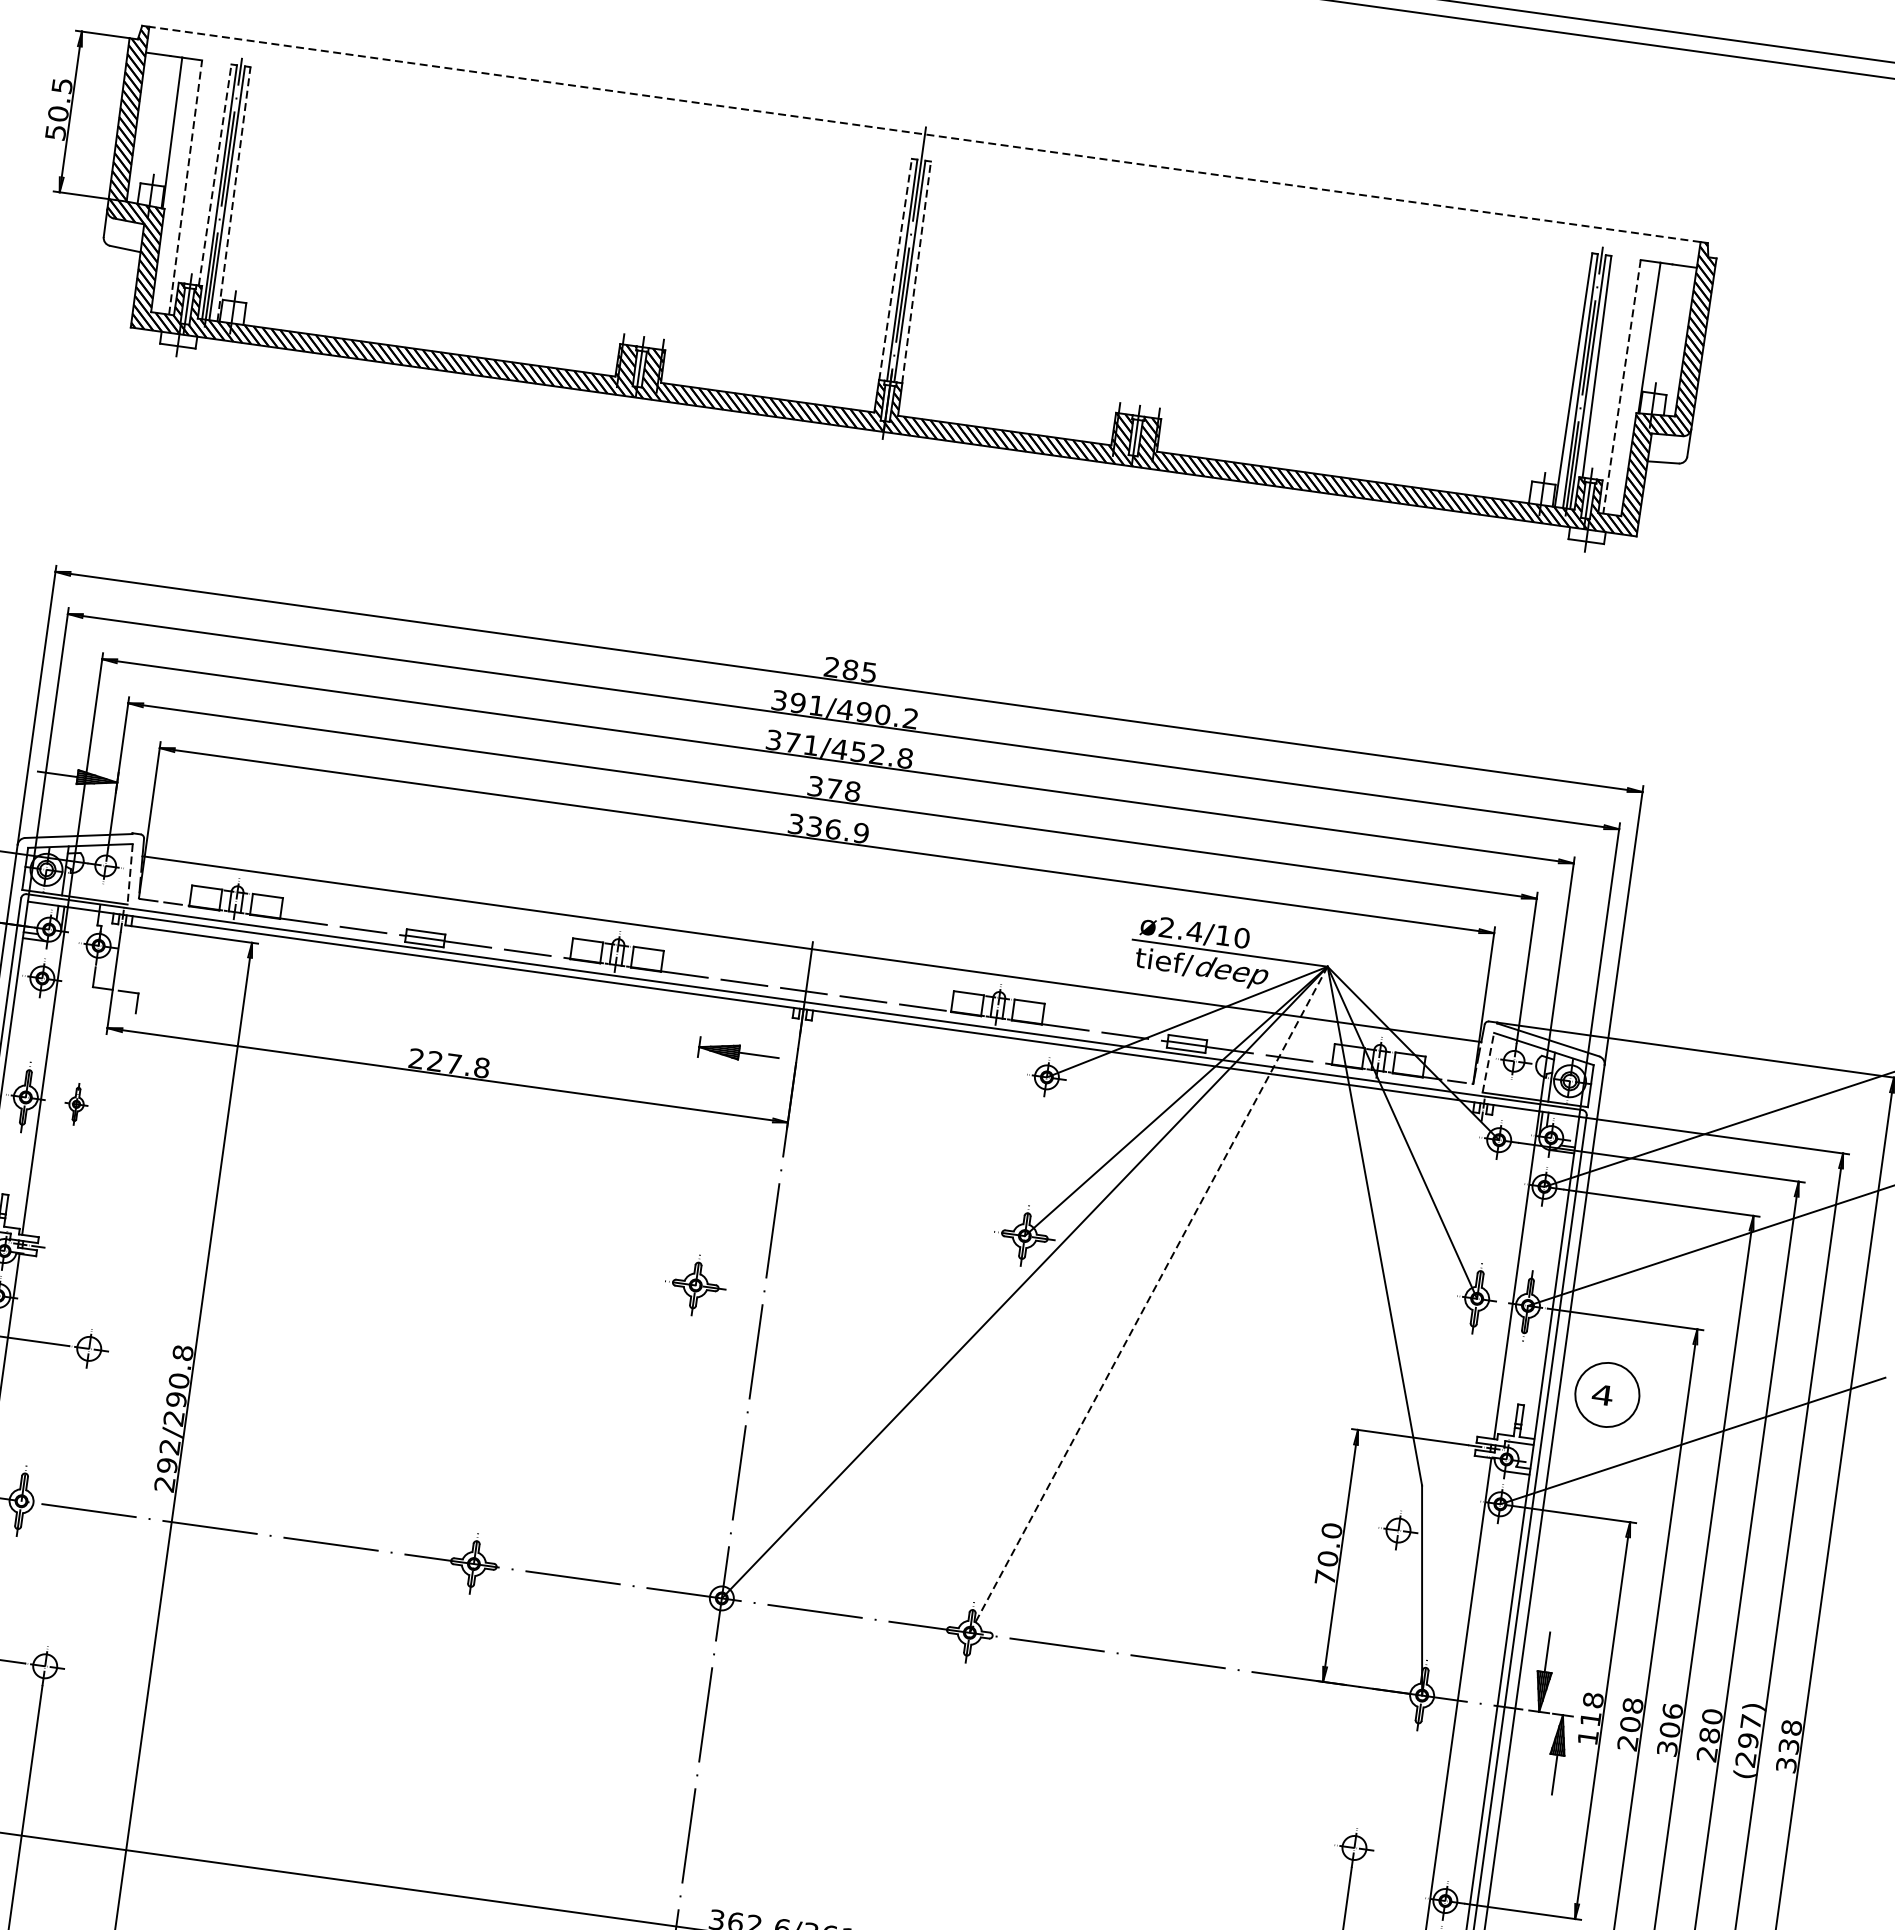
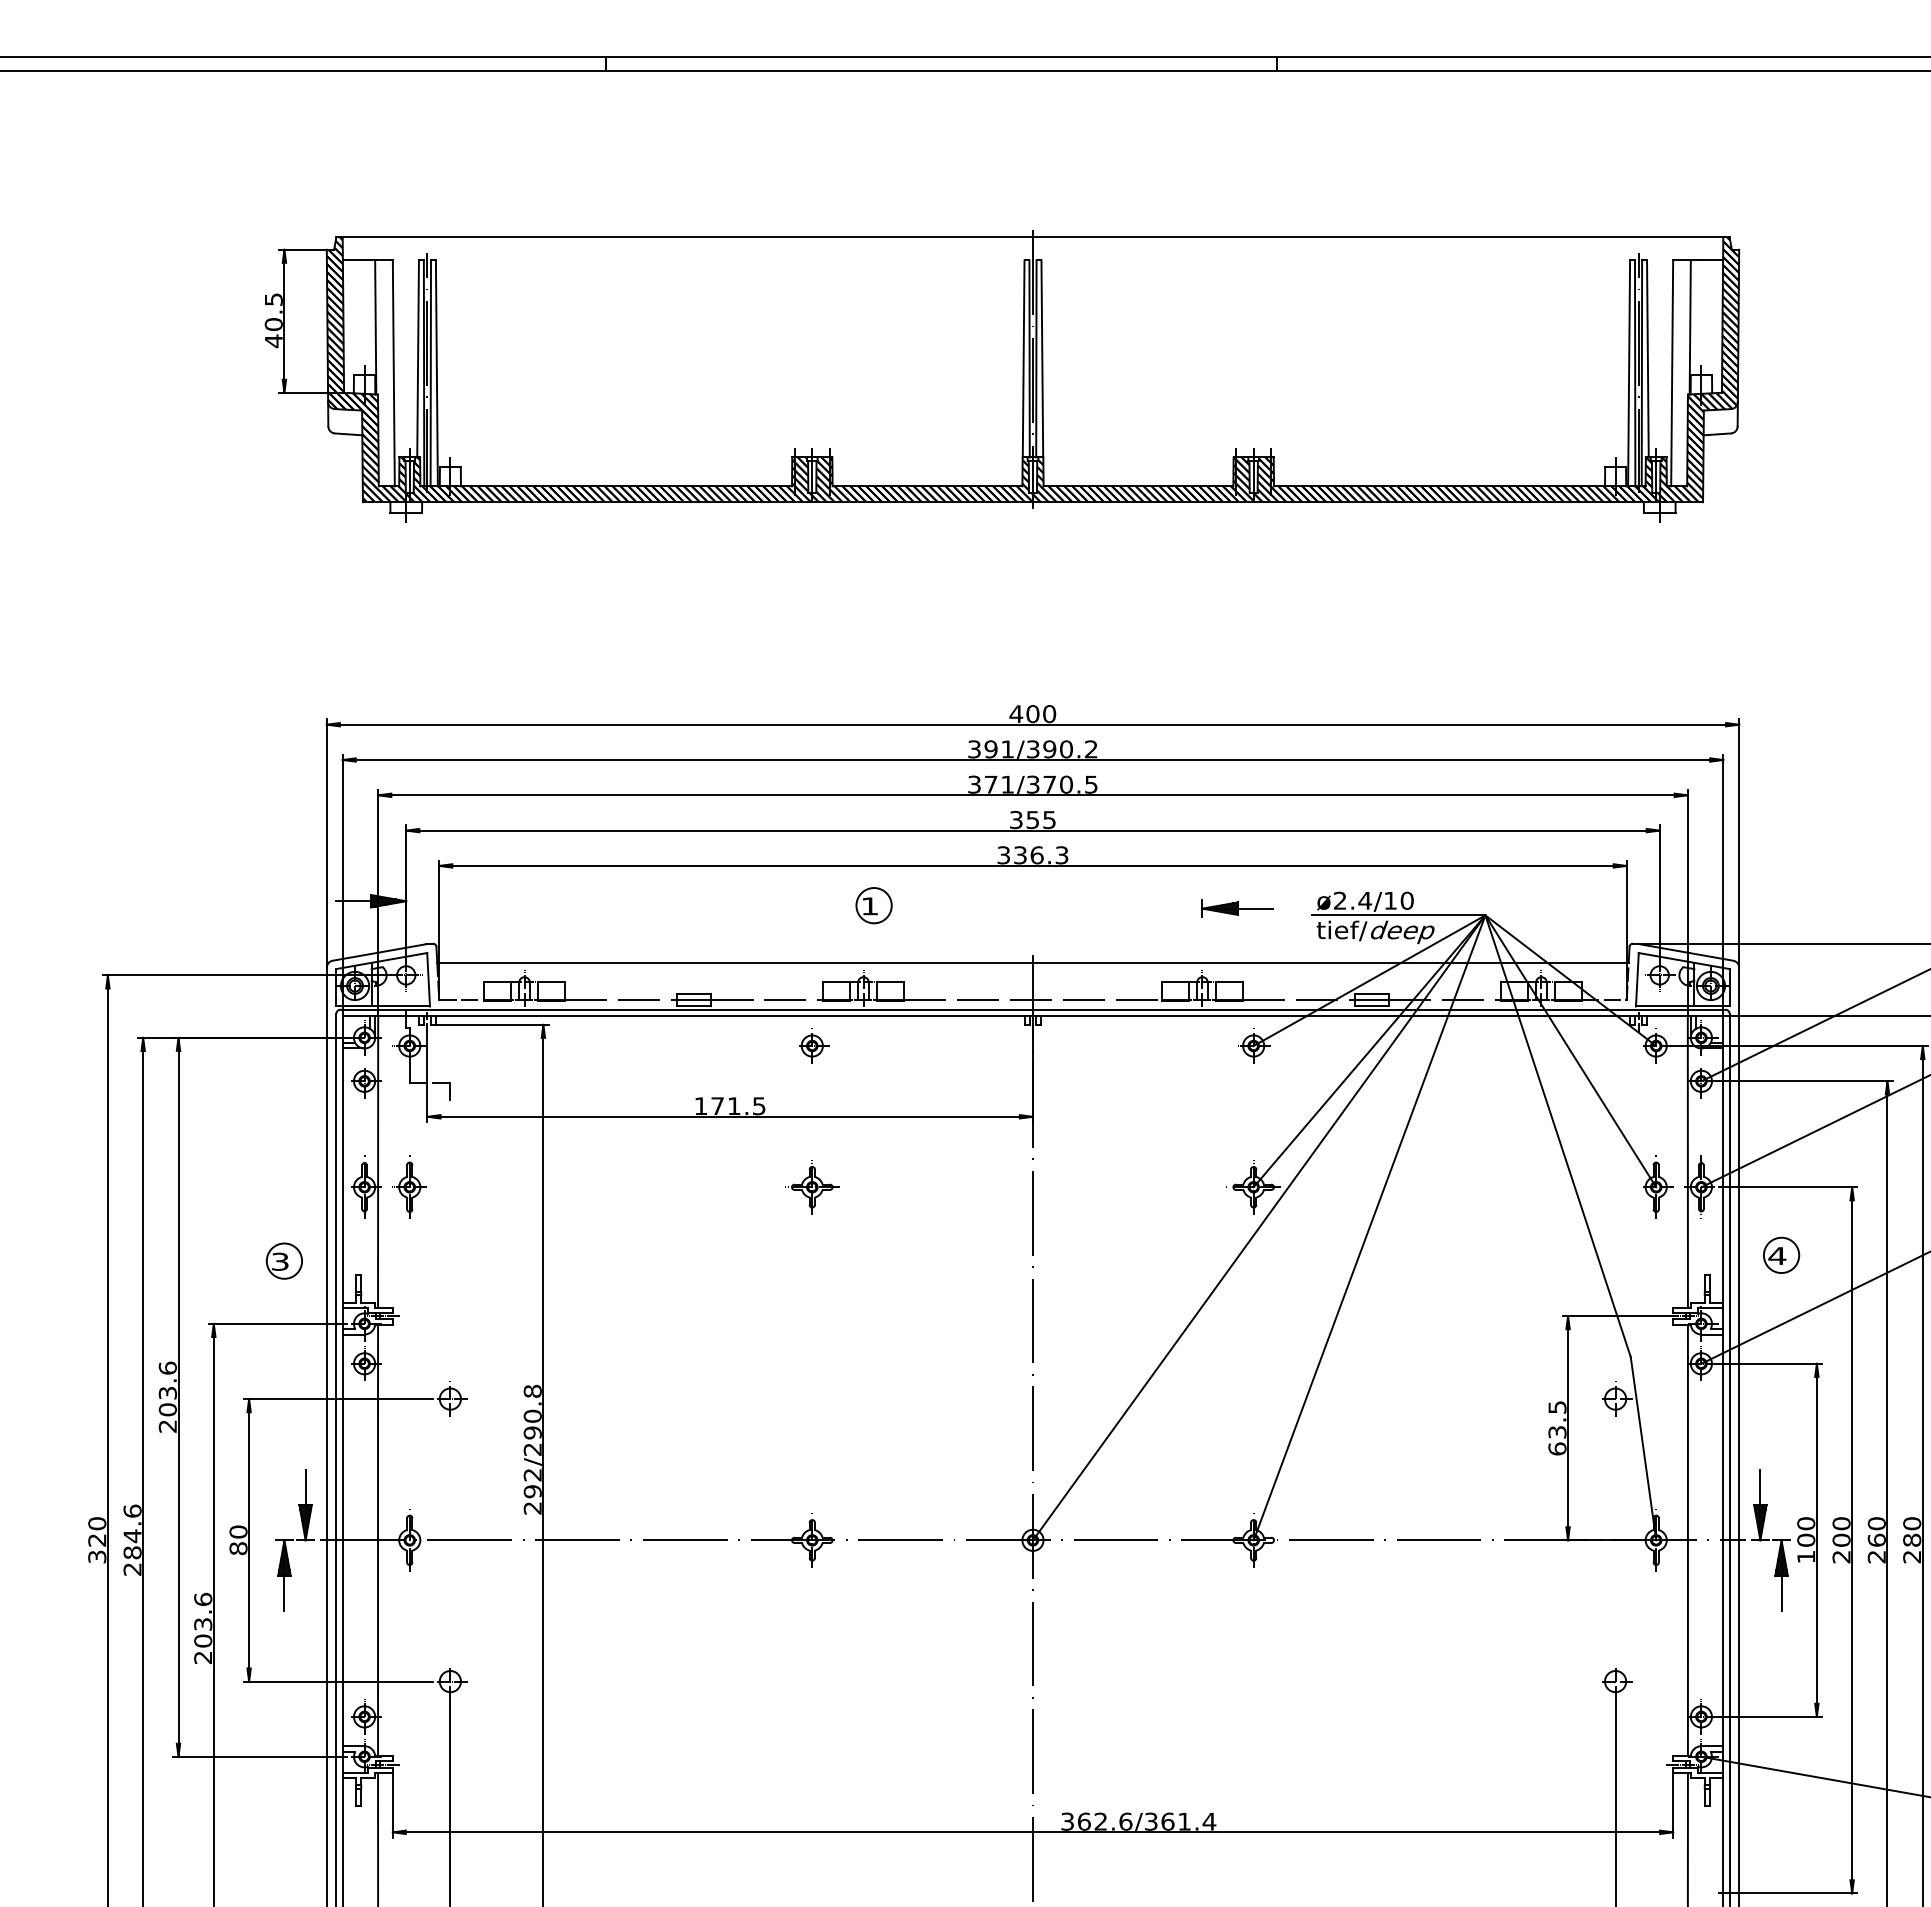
text: (55, 132) -> (273, 341), 50.5 -> 40.5
line: (924, 134) -> (1032, 237), dashed -> solid
line: (215, 174) -> (418, 358), dashed -> solid
line: (185, 187) -> (393, 373), dashed -> solid
line: (233, 194) -> (436, 373), dashed -> solid
line: (895, 268) -> (1023, 358), dashed -> solid
line: (916, 271) -> (1042, 358), dashed -> solid
line: (1622, 387) -> (1672, 373), dashed -> solid
text: (850, 670) -> (1032, 714), 285 -> 400
text: (845, 709) -> (1033, 749), 391/490.2 -> 391/390.2
text: (871, 753) -> (1061, 784), 371/452.8 -> 371/370.5
text: (843, 789) -> (1041, 819), 378 -> 355
text: (860, 833) -> (1061, 855), 336.9 -> 336.3
part: (641, 860) -> (873, 905), added
line: (130, 873) -> (428, 979), dashed -> solid
part: (553, 1008) -> (814, 1045), added
part: (738, 1052) -> (1237, 908), moved
line: (1488, 1062) -> (1637, 979), dashed -> solid
text: (448, 1063) -> (729, 1106), 227.8 -> 171.5
part: (76, 1103) -> (409, 1186), size x1.67
part: (695, 1285) -> (812, 1187), moved
line: (1148, 1299) -> (1369, 1227), dashed -> solid
circle: (1607, 1395) -> (1781, 1255), size x0.62
text: (1328, 1553) -> (1557, 1427), 70.0 -> 63.5
text: (1632, 1705) -> (1841, 1523), 208 -> 200
text: (1592, 1709) -> (1806, 1531), 118 -> 100
text: (1669, 1730) -> (1876, 1540), 306 -> 260

